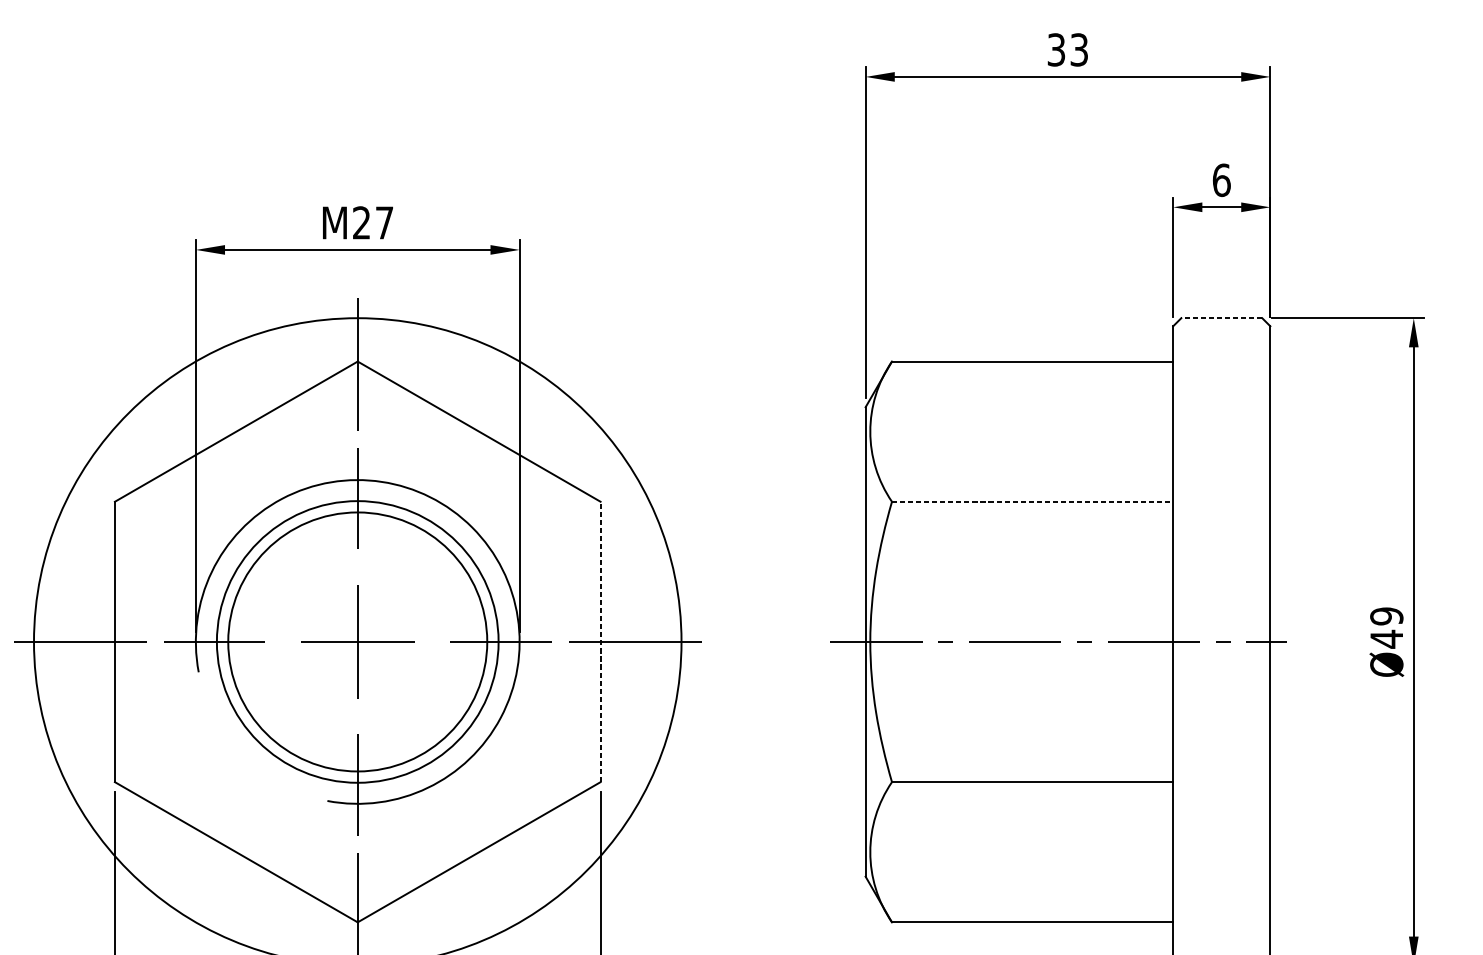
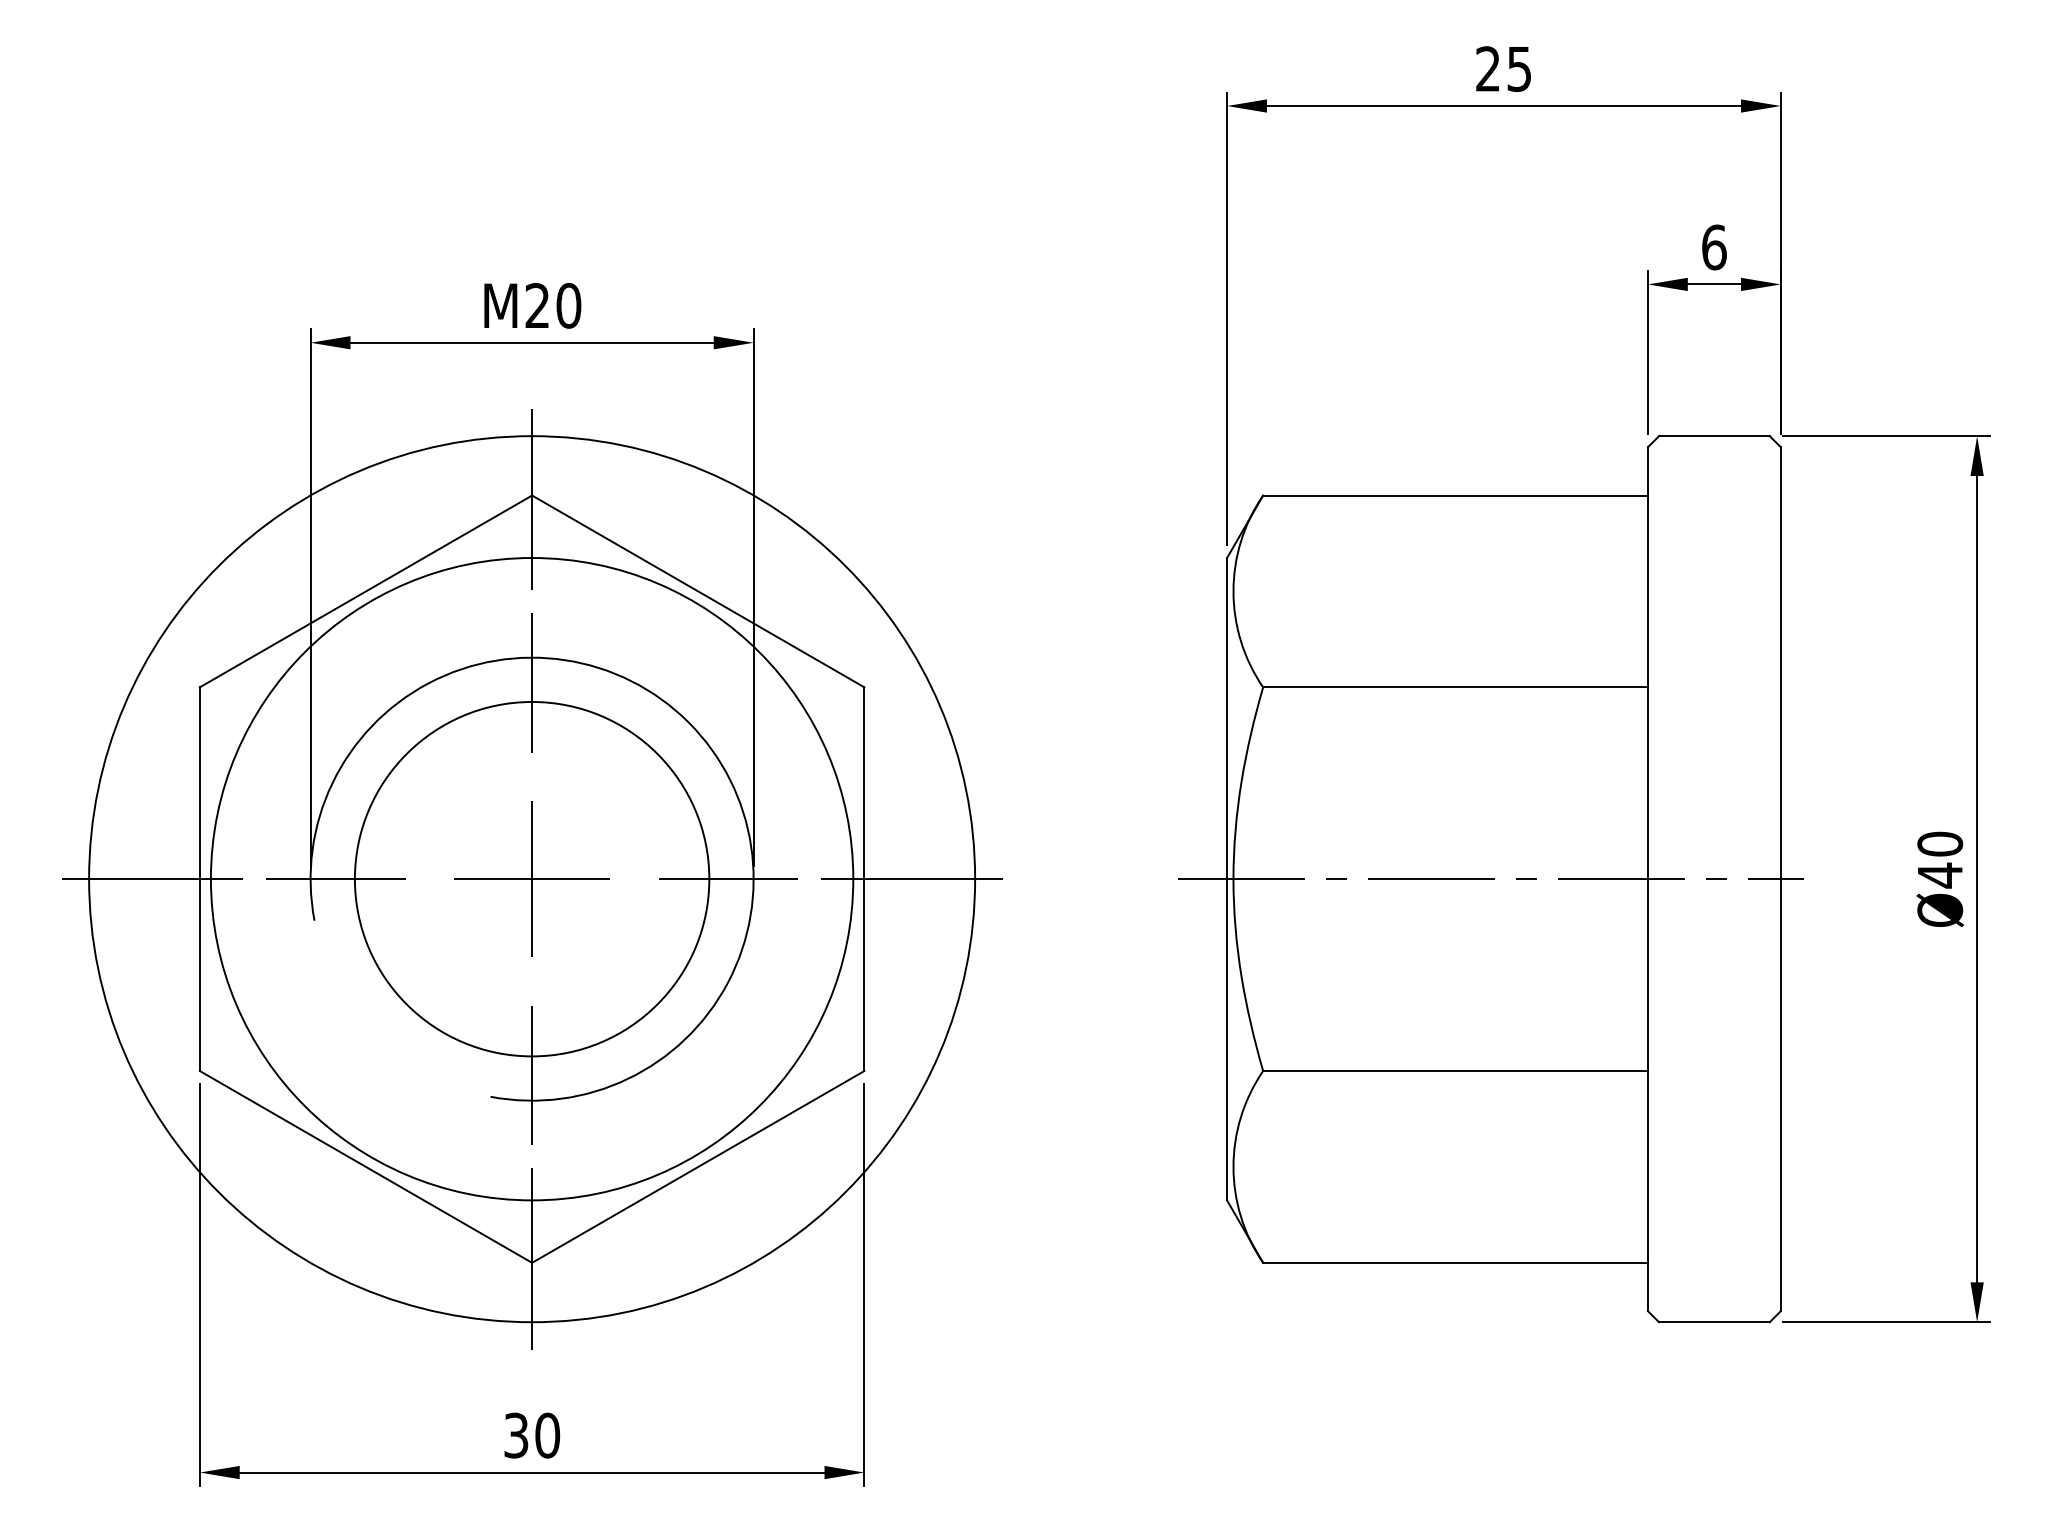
text: (1067, 49) -> (1503, 68), 33 -> 25
text: (384, 222) -> (568, 305), M27 -> M20
line: (1221, 318) -> (1713, 436), dashed -> solid
line: (1033, 501) -> (1456, 687), dashed -> solid
text: (1387, 615) -> (1940, 843), Ø49 -> Ø40
circle: (357, 642) -> (531, 879), size x1.67
line: (600, 642) -> (864, 879), dashed -> solid

